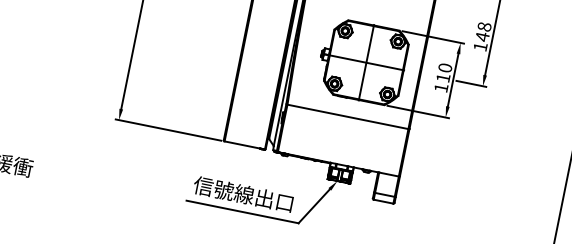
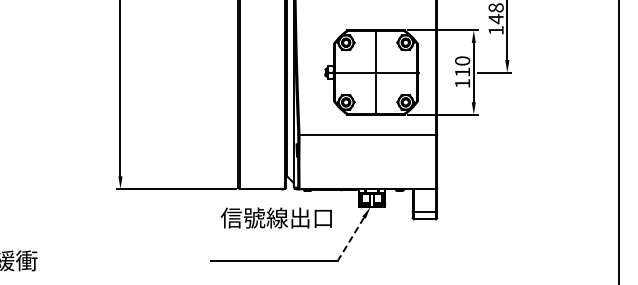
text: (242, 193) -> (275, 217), moved
line: (313, 206) -> (350, 239), solid -> dashed

